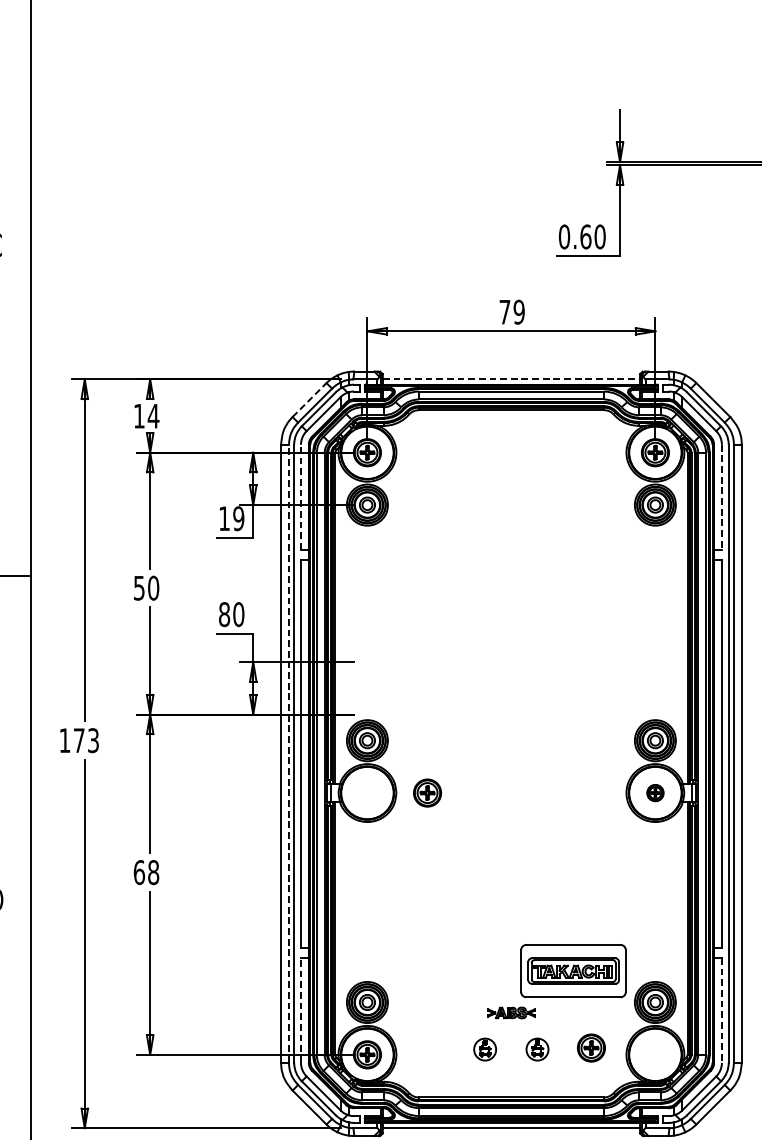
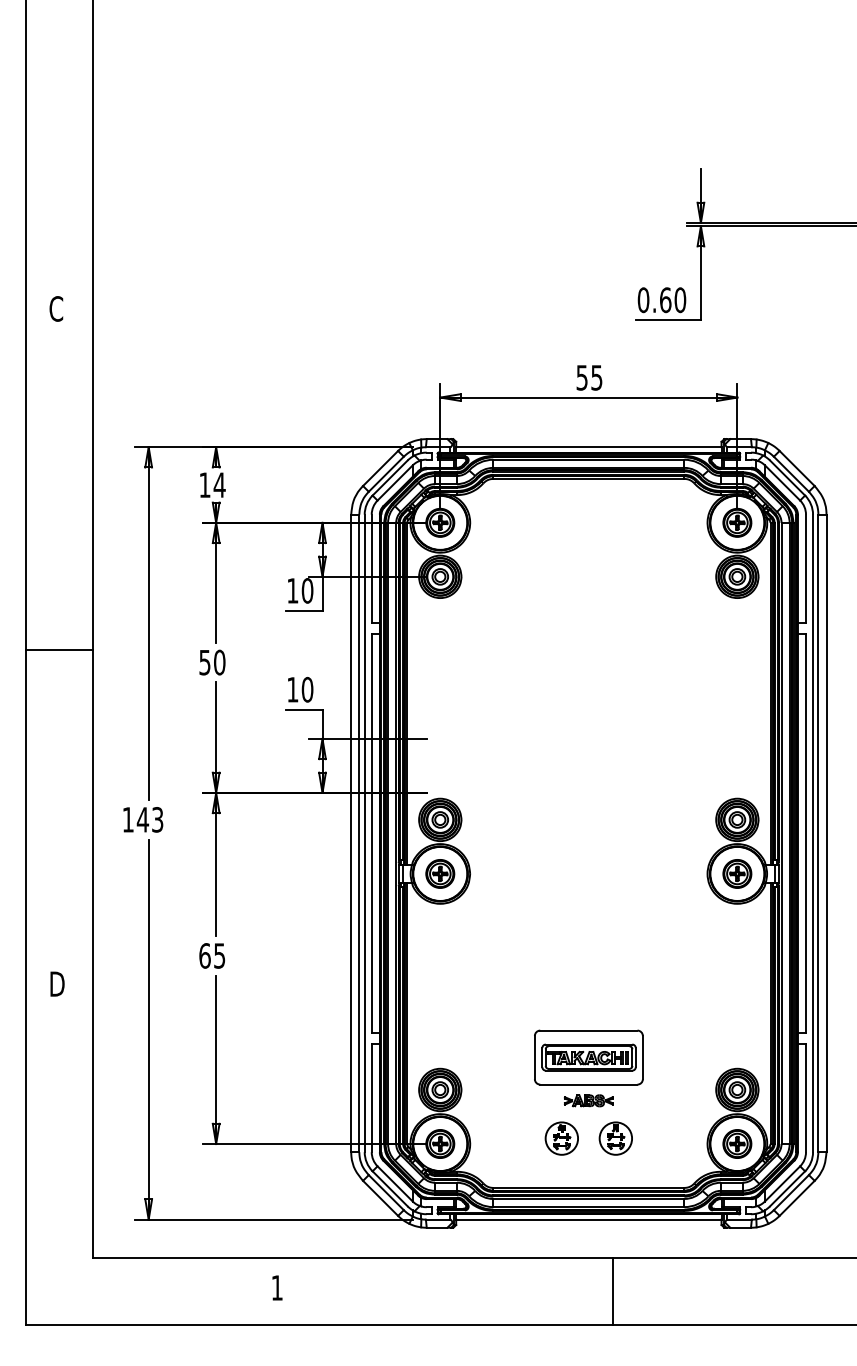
text: (512, 311) -> (589, 377), 79 -> 55
line: (511, 379) -> (588, 447), dashed -> solid
line: (309, 400) -> (380, 468), dashed -> solid
line: (300, 497) -> (371, 568), dashed -> solid
line: (722, 497) -> (806, 569), dashed -> solid
text: (238, 518) -> (307, 590), 19 -> 10
text: (224, 614) -> (292, 689), 80 -> 10
text: (78, 740) -> (142, 819), 173 -> 143
line: (289, 753) -> (359, 833), dashed -> solid
part: (427, 792) -> (440, 873), moved
part: (655, 792) -> (737, 873), size x1.67
text: (153, 872) -> (219, 955), 68 -> 65
part: (573, 970) -> (588, 1057), moved
line: (300, 1009) -> (371, 1097), dashed -> solid
line: (722, 1010) -> (806, 1098), dashed -> solid
part: (591, 1047) -> (737, 1143), moved
part: (484, 1049) -> (561, 1138), size x1.43
part: (537, 1049) -> (615, 1138), size x1.43

